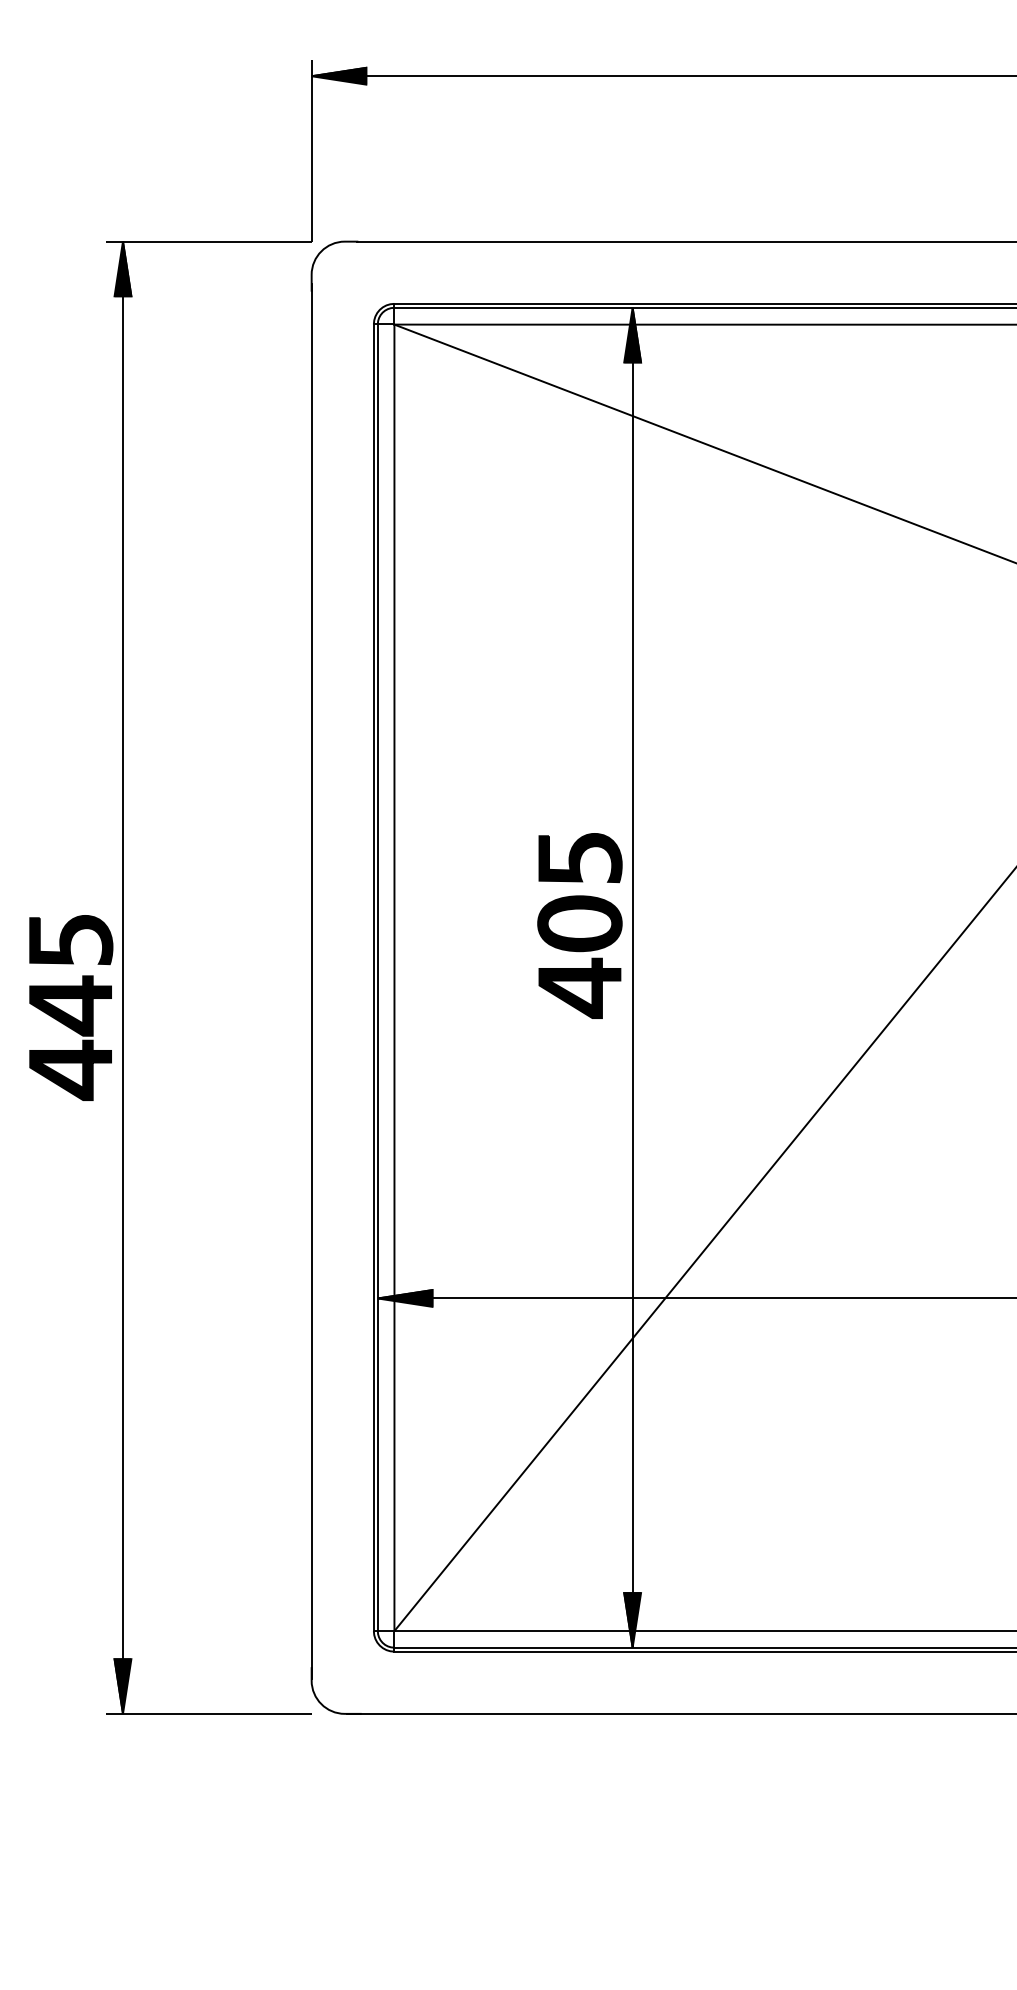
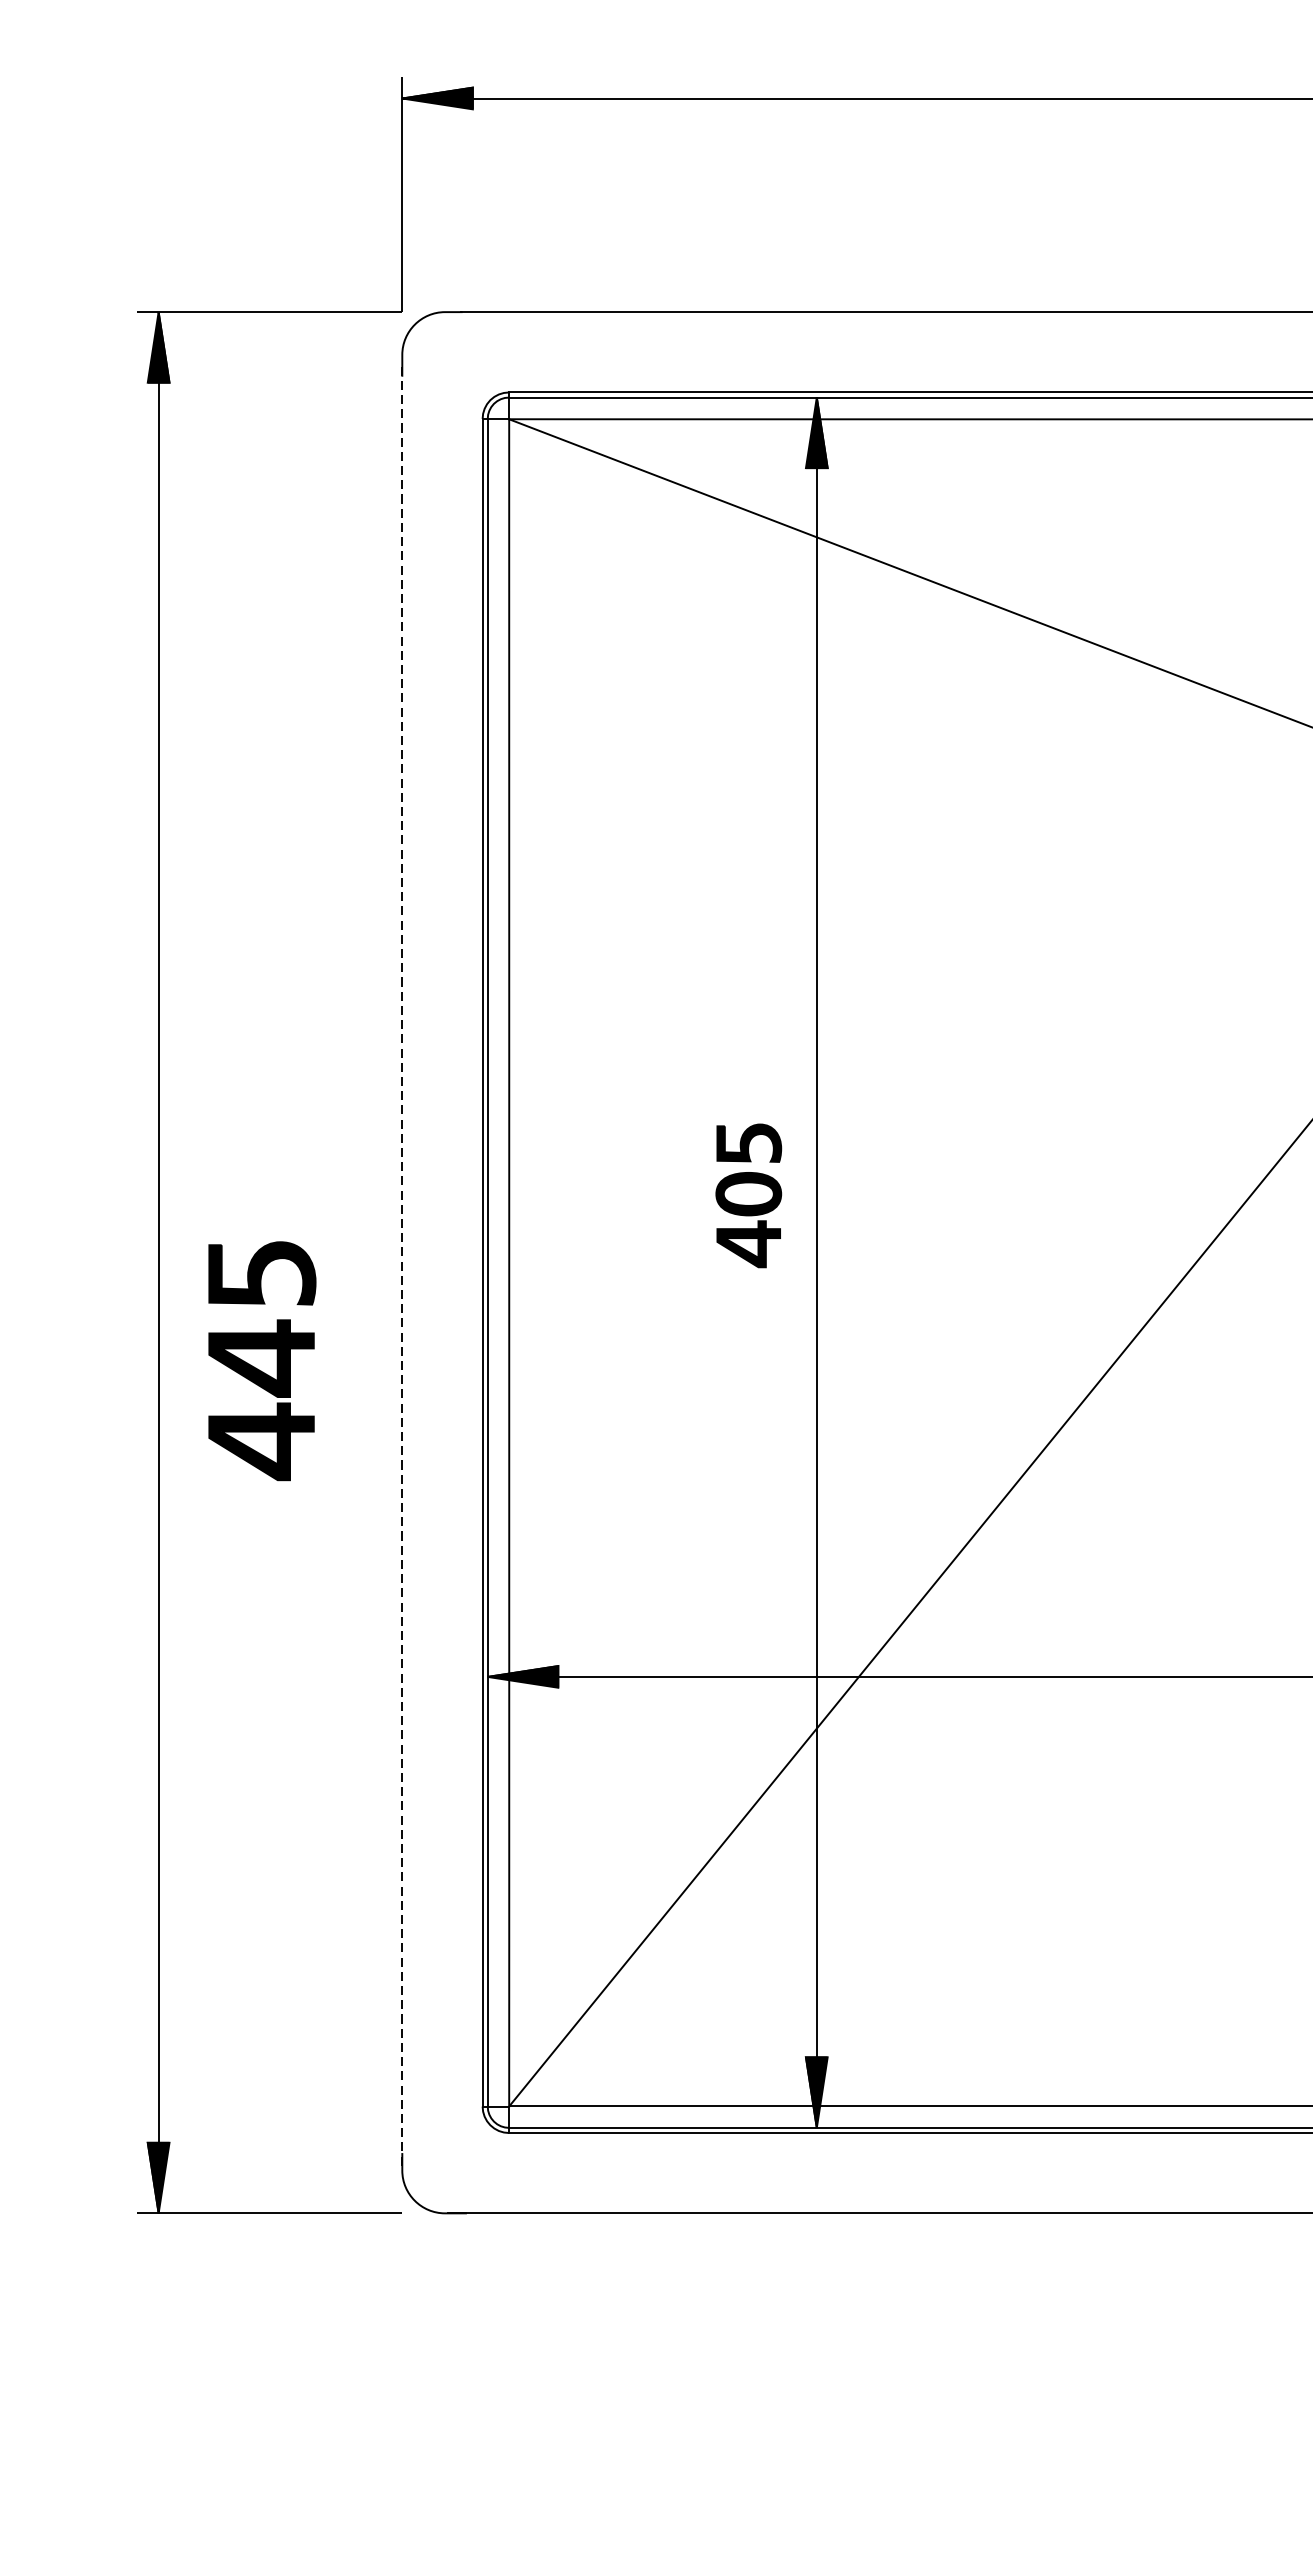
part: (579, 925) -> (748, 1195), size x0.6
line: (311, 981) -> (402, 1267), solid -> dashed
part: (71, 1007) -> (262, 1360), moved

